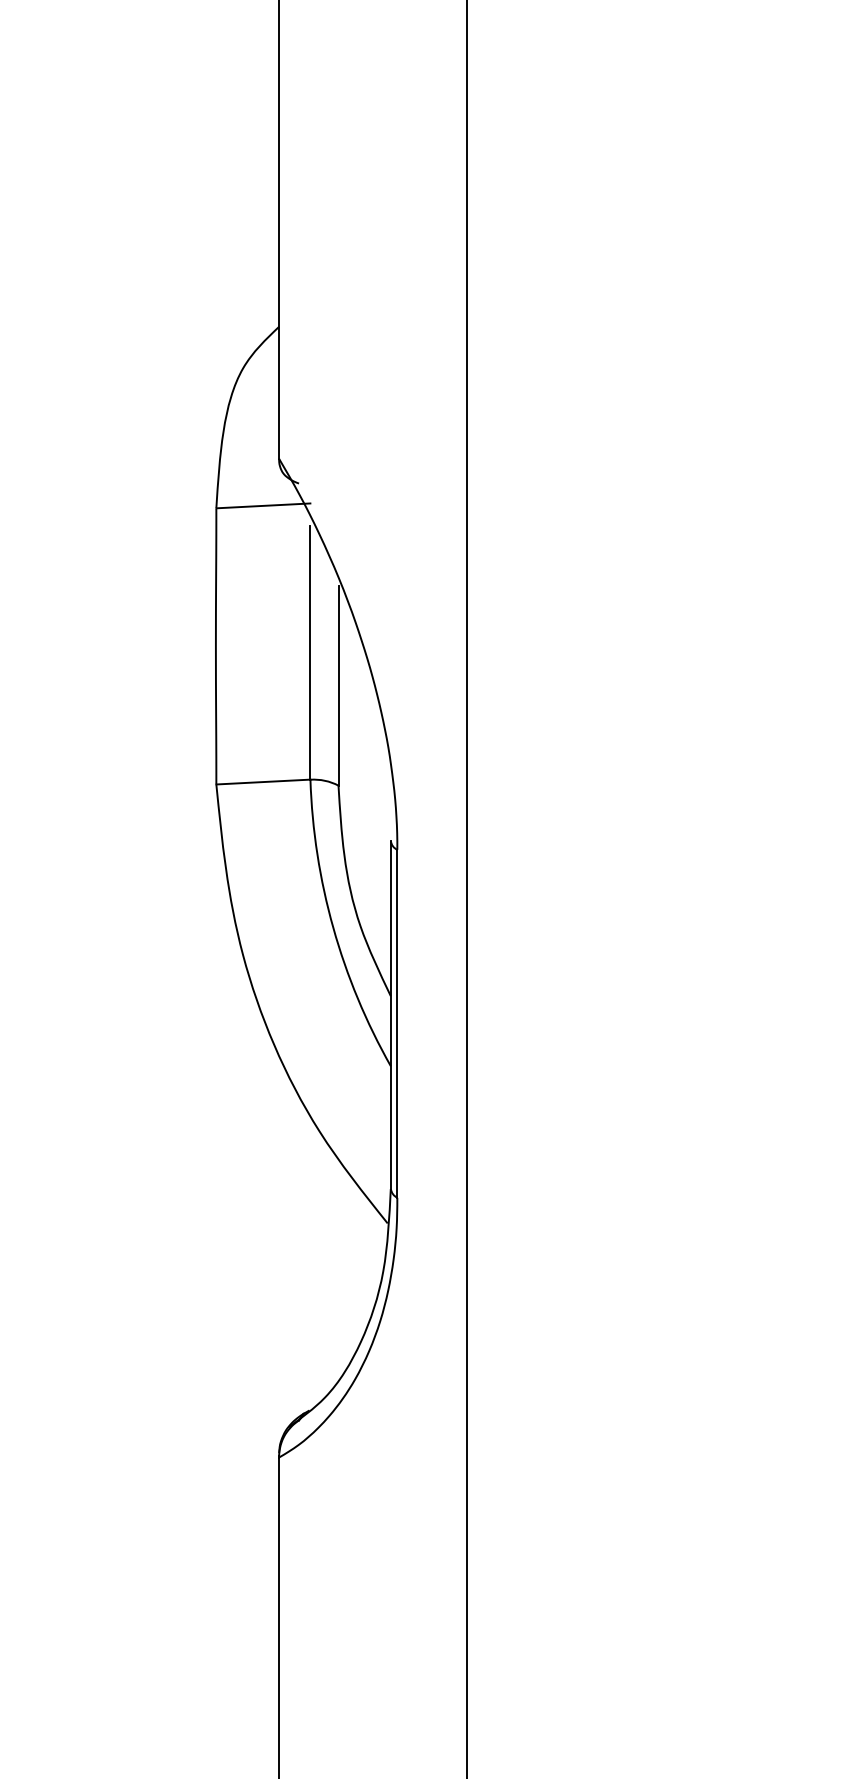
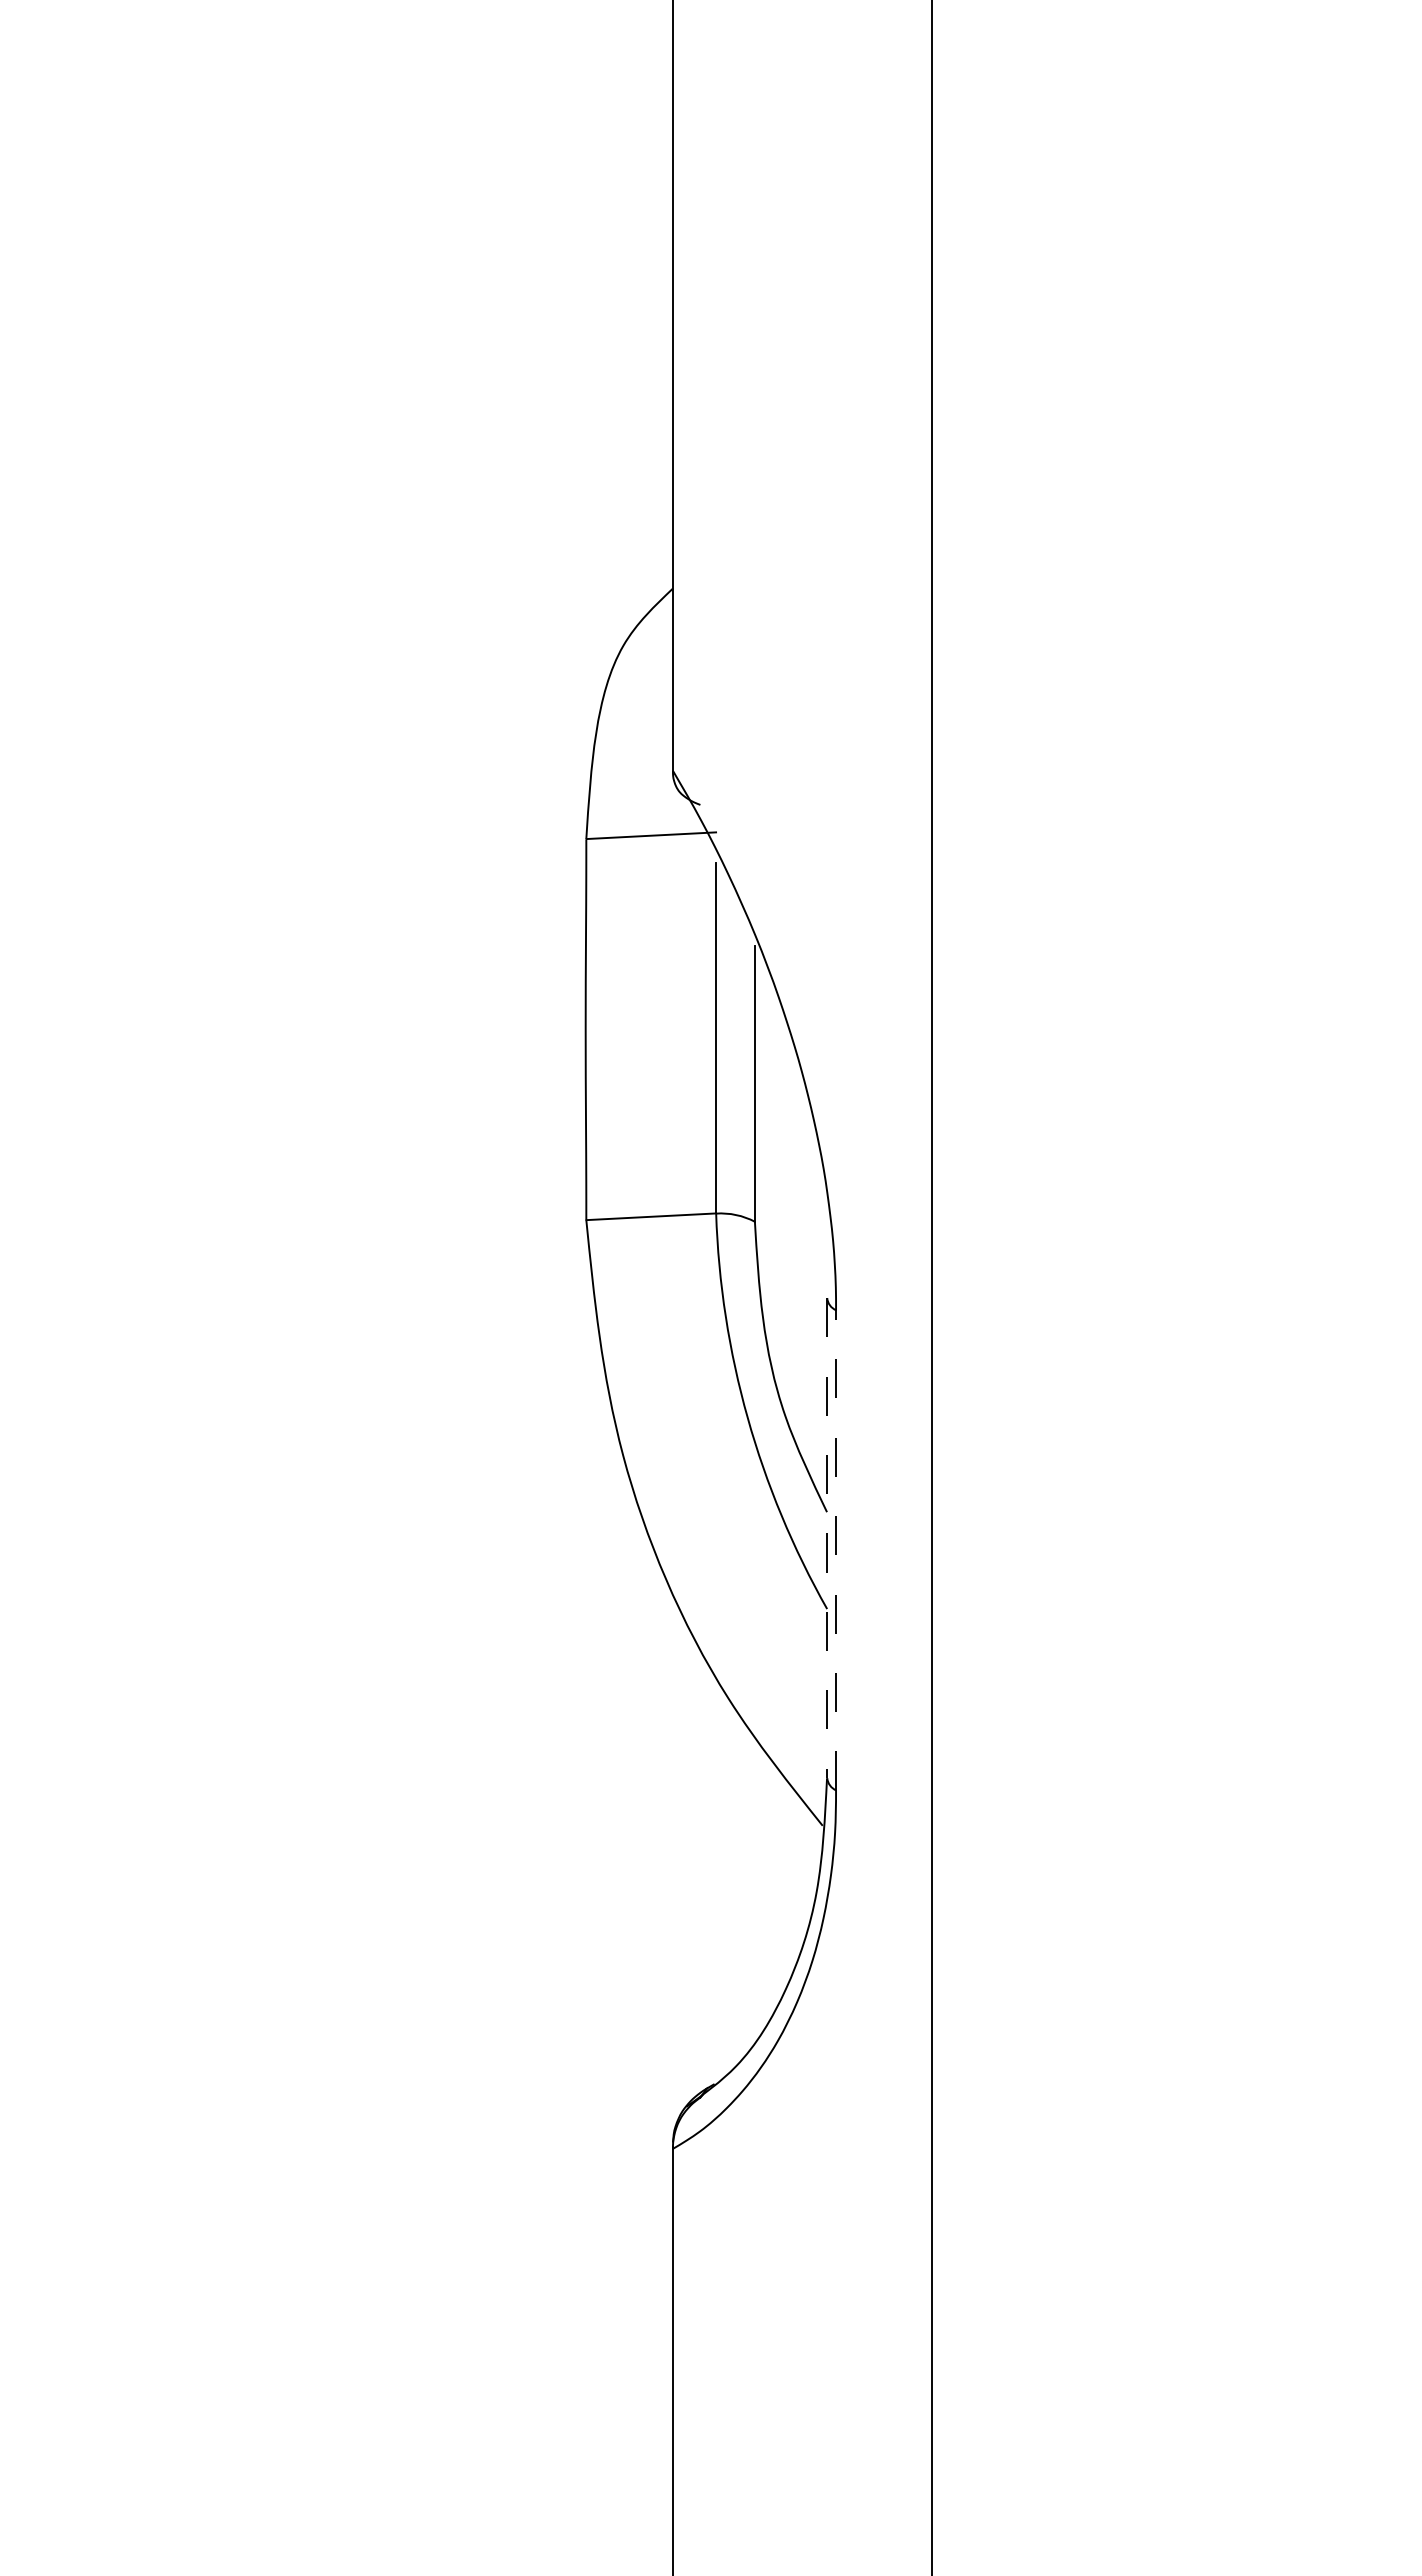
line: (391, 1015) -> (827, 1538), solid -> dashed
line: (397, 1023) -> (836, 1549), solid -> dashed

